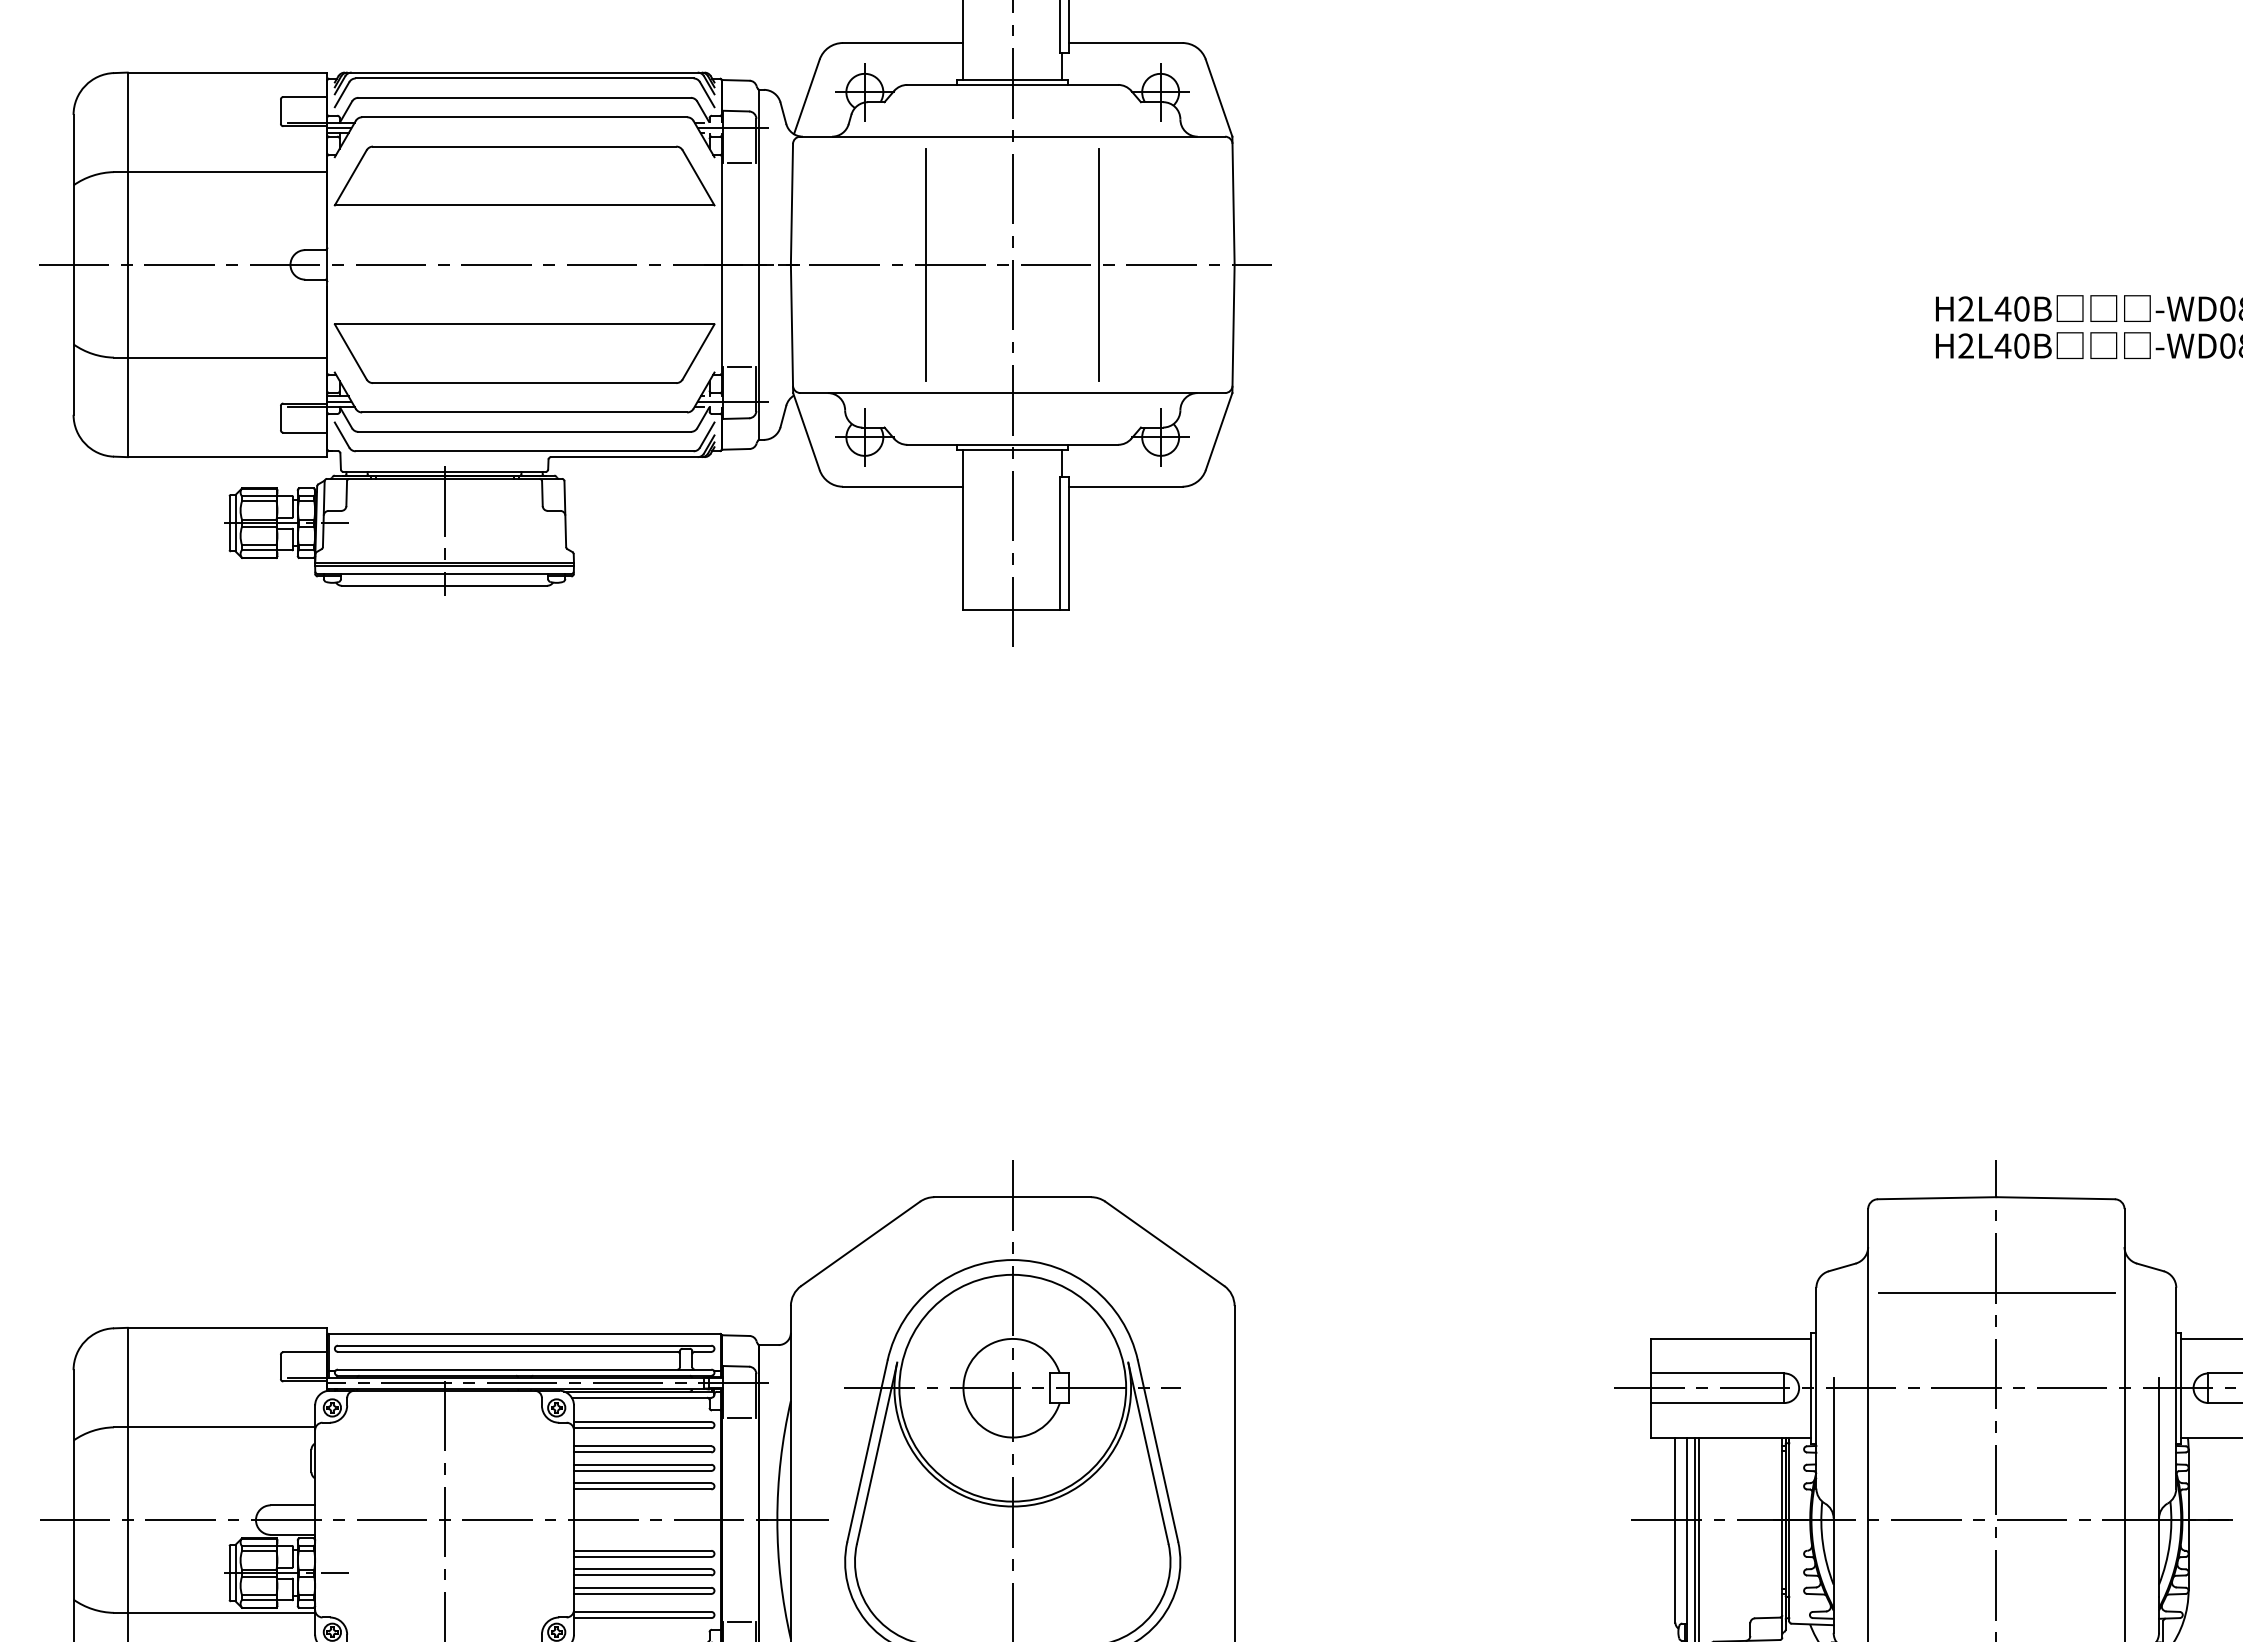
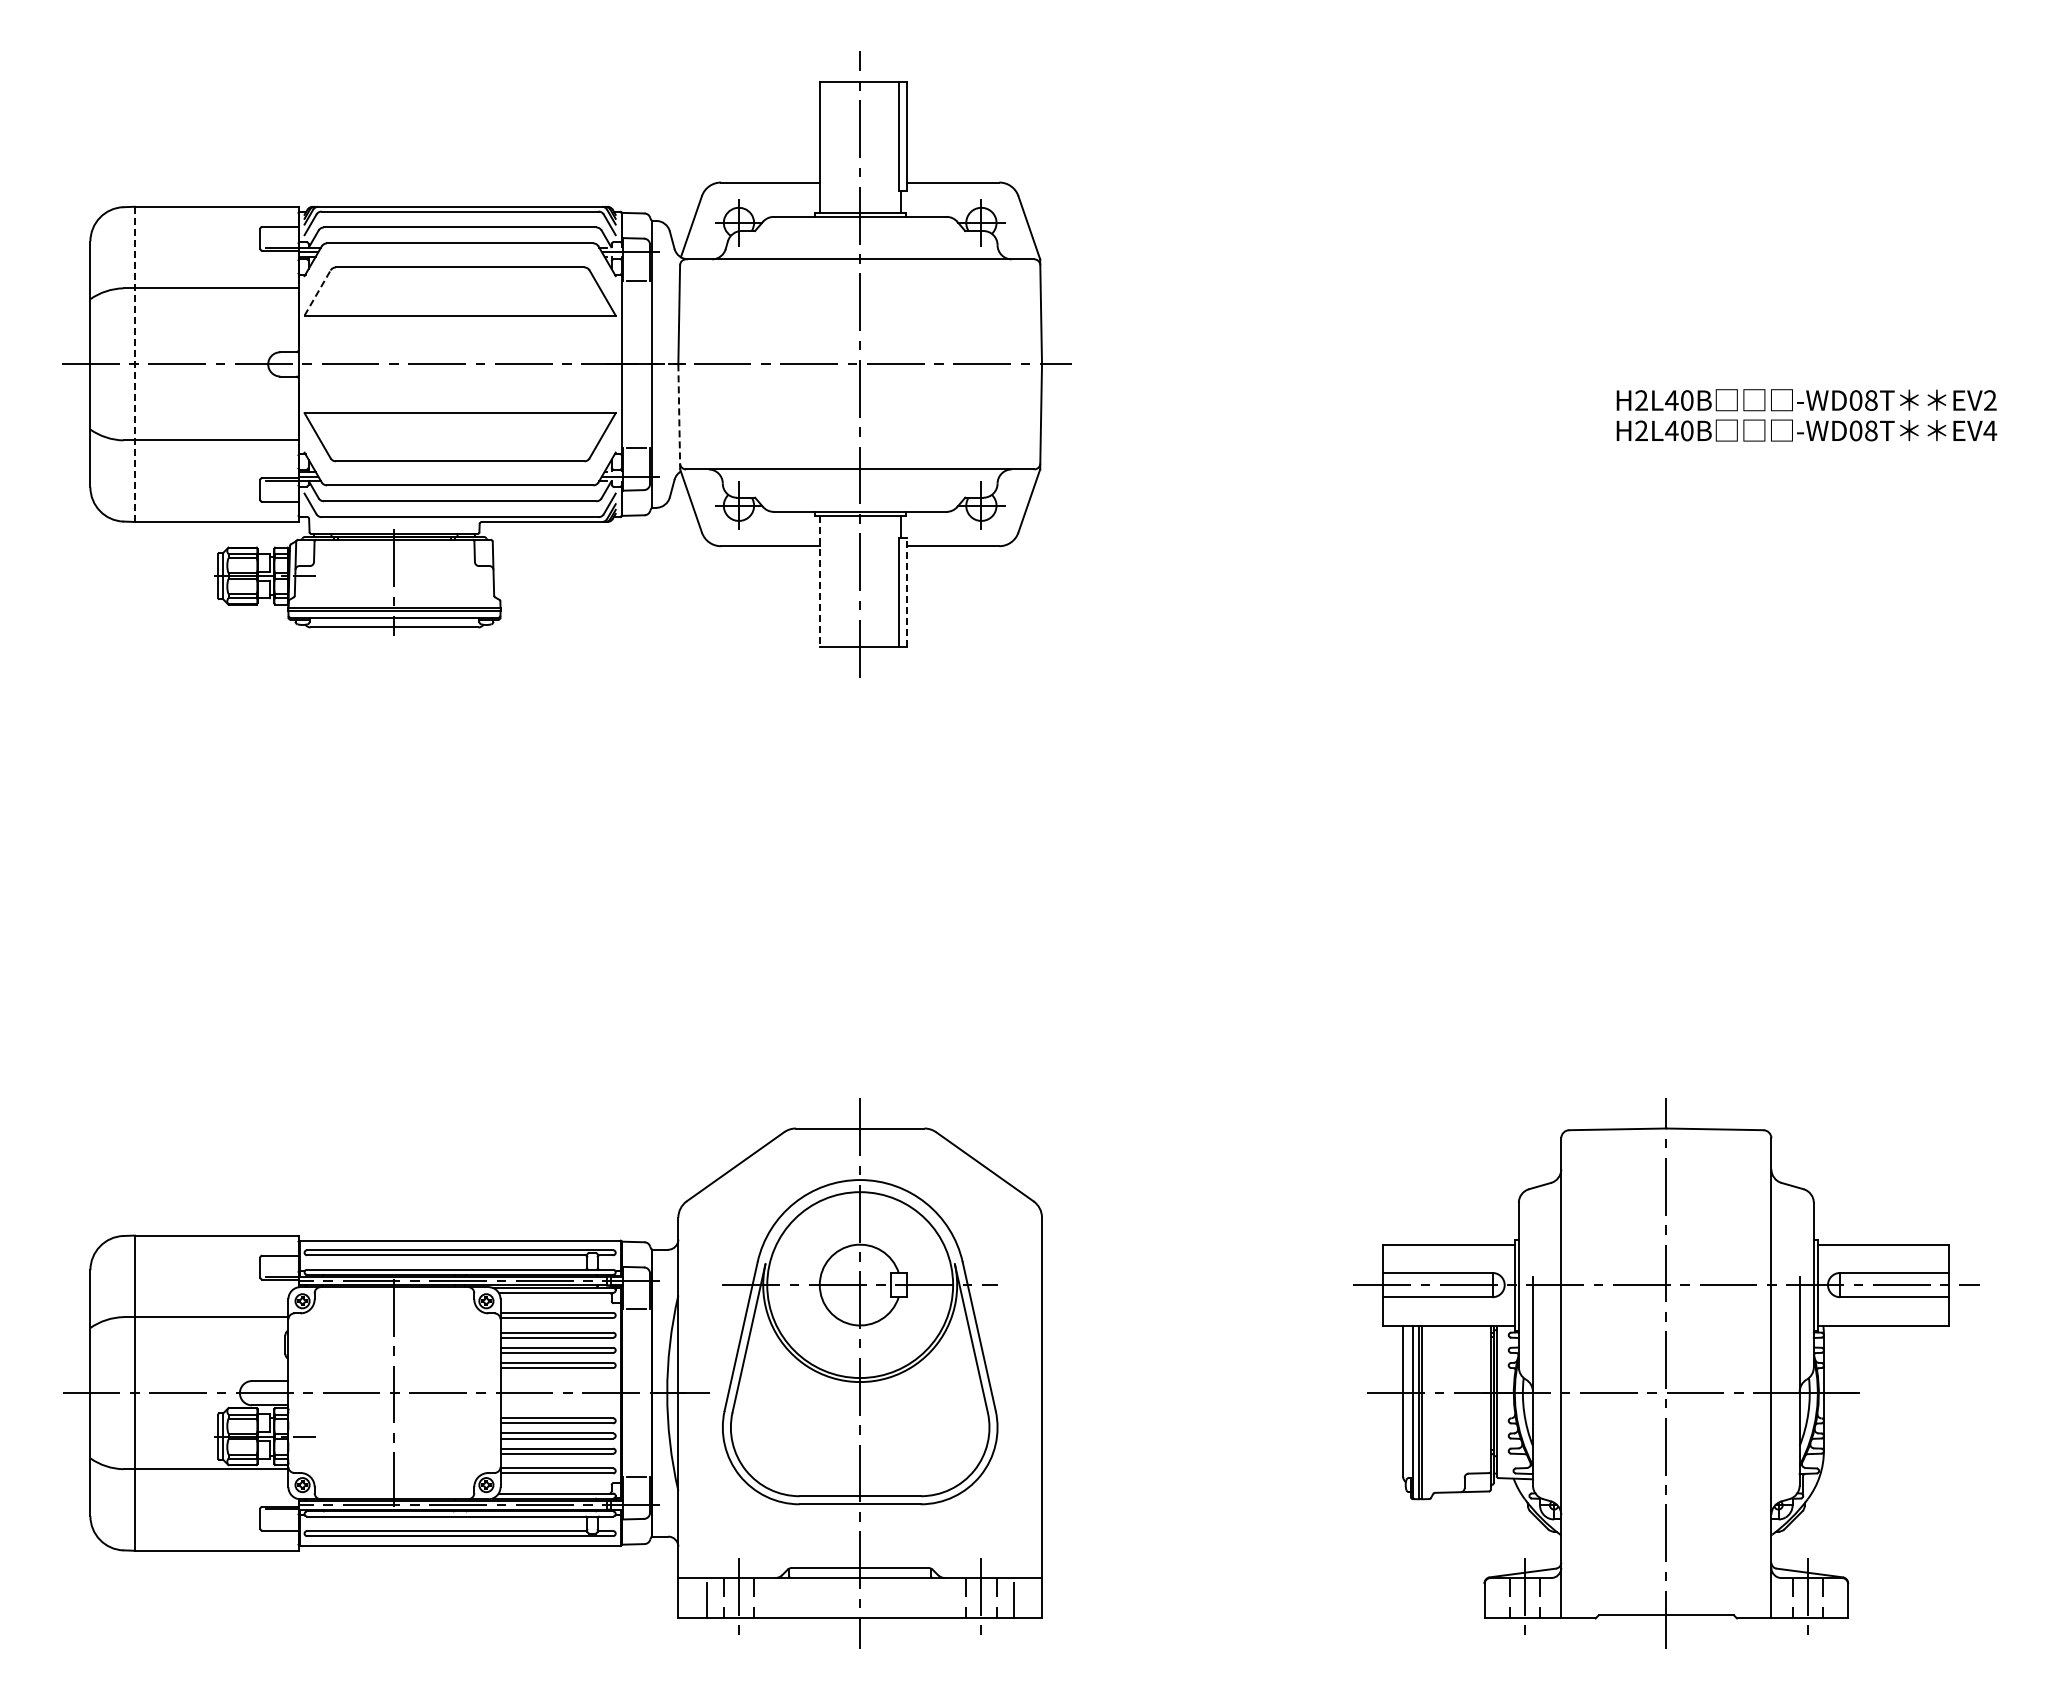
line: (350, 177) -> (317, 292), solid -> dashed
line: (127, 265) -> (134, 364), solid -> dashed
line: (926, 265) -> (789, 364), removed
line: (1098, 265) -> (930, 364), removed
line: (792, 328) -> (679, 416), solid -> dashed
line: (963, 529) -> (819, 581), solid -> dashed
line: (1069, 543) -> (906, 592), solid -> dashed
line: (1996, 1293) -> (1666, 1207), removed

